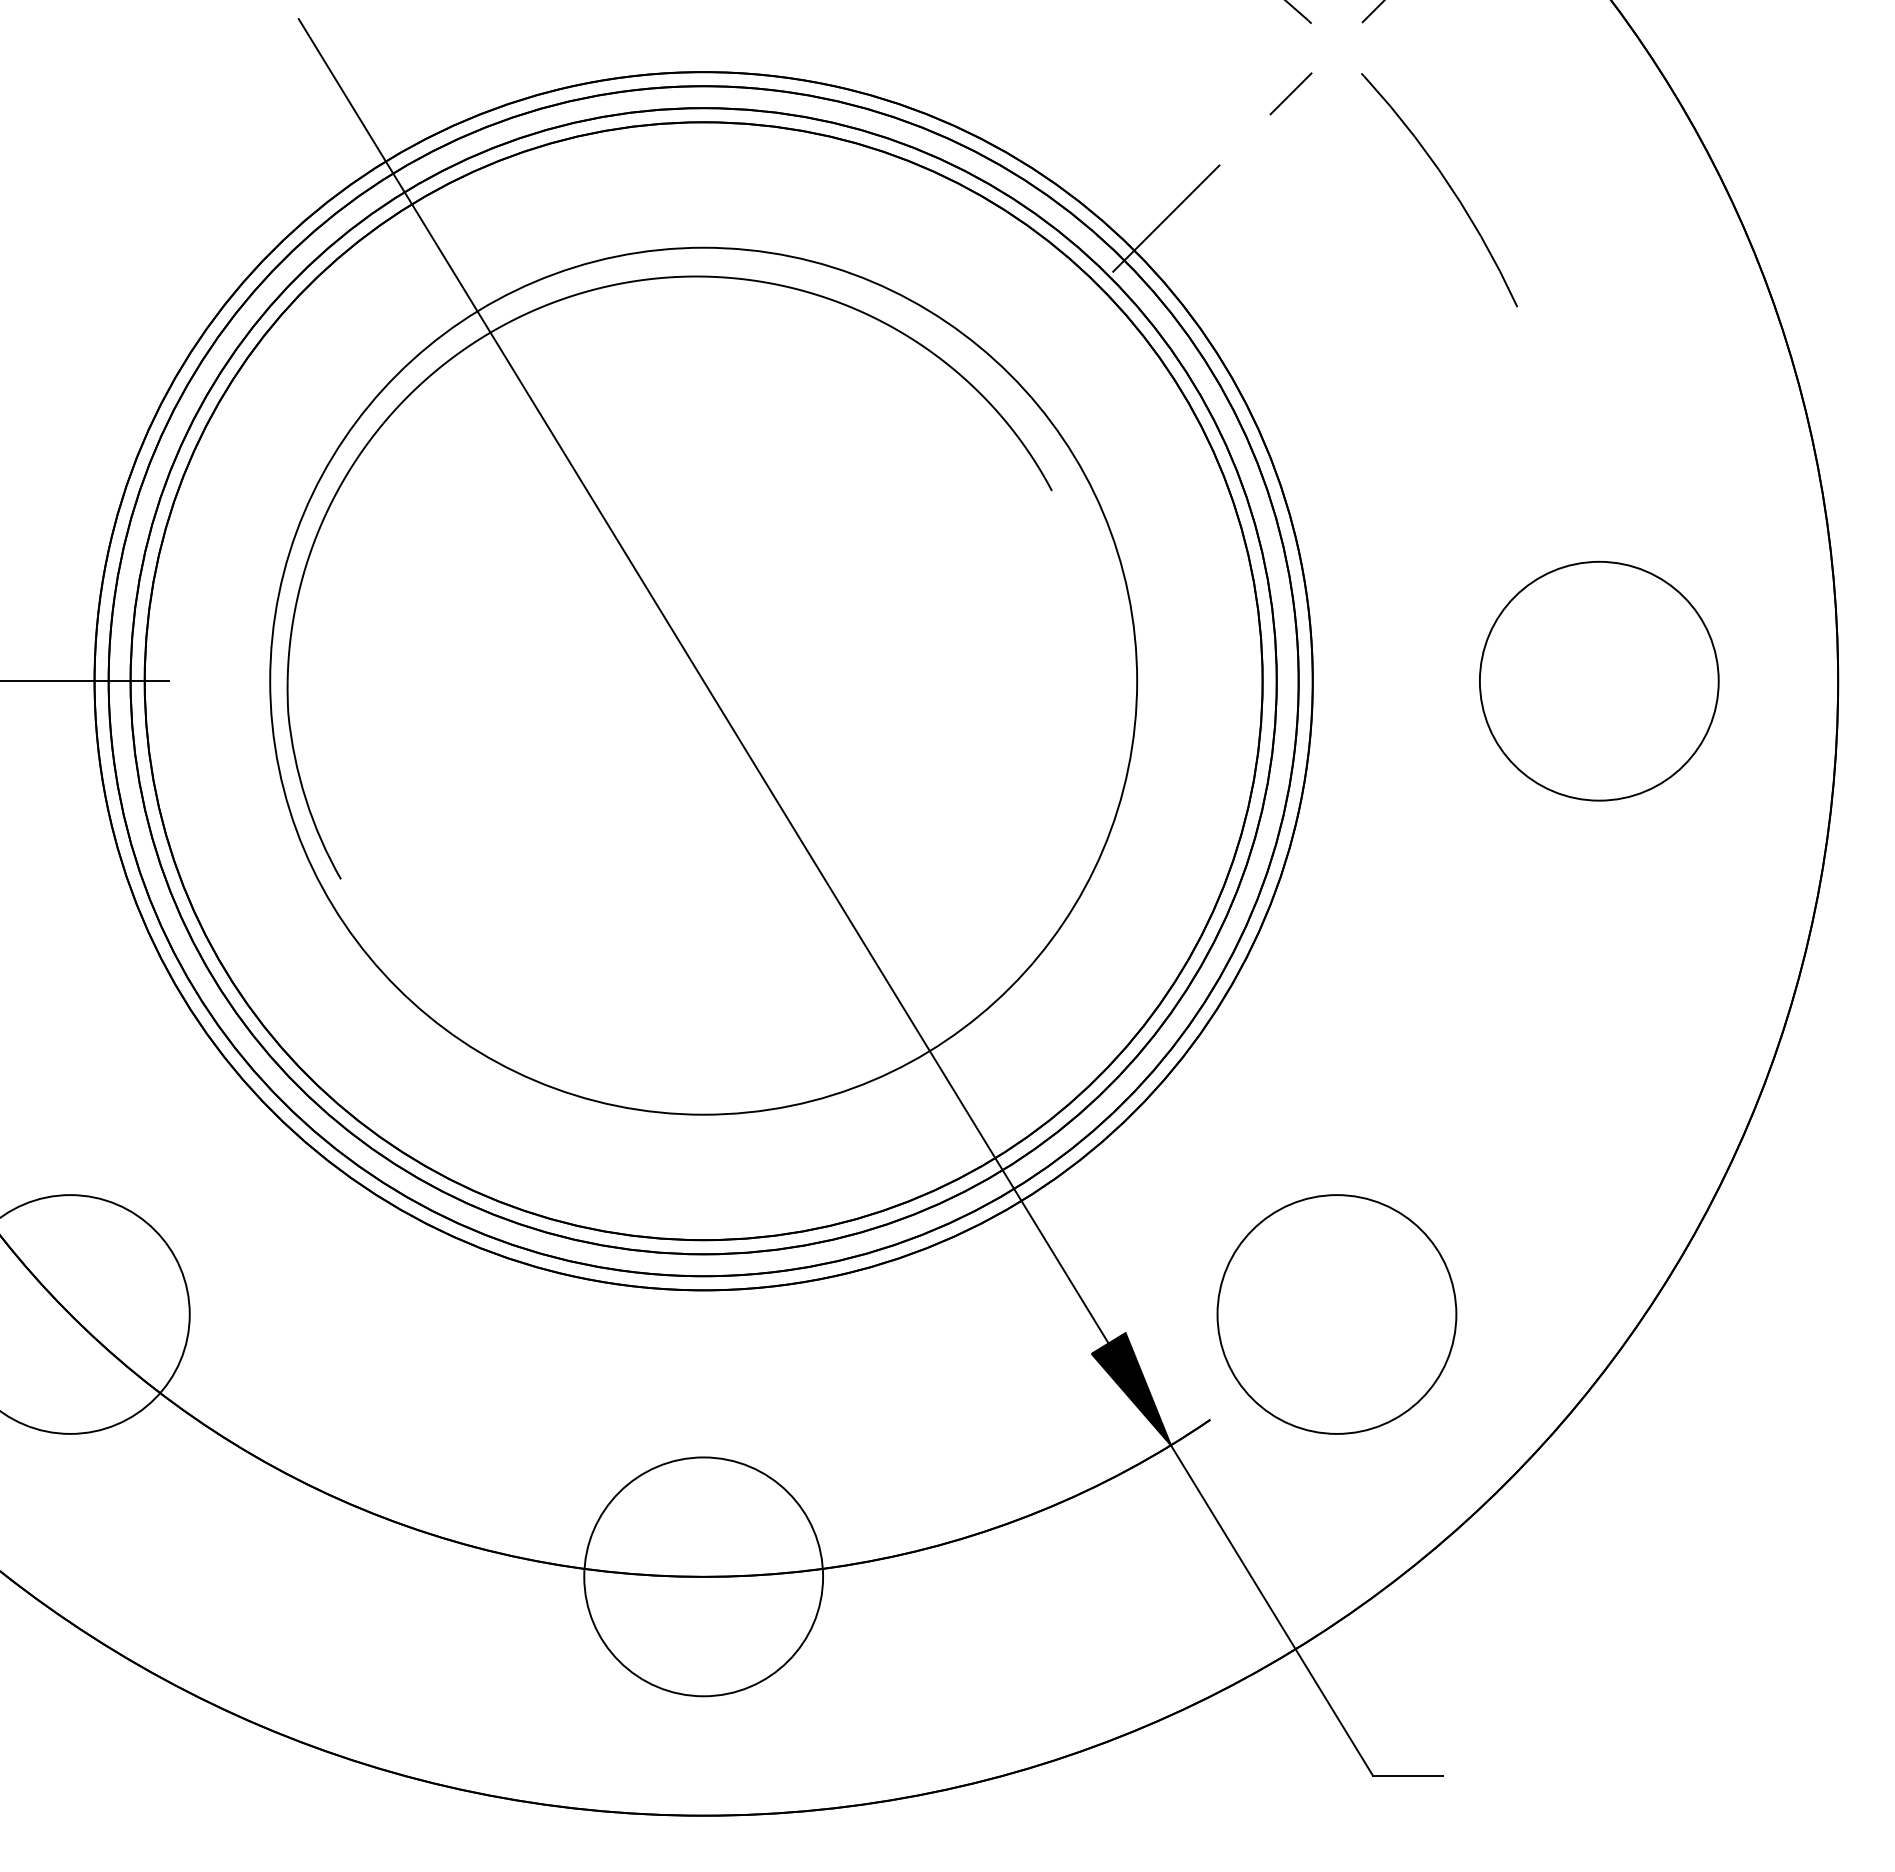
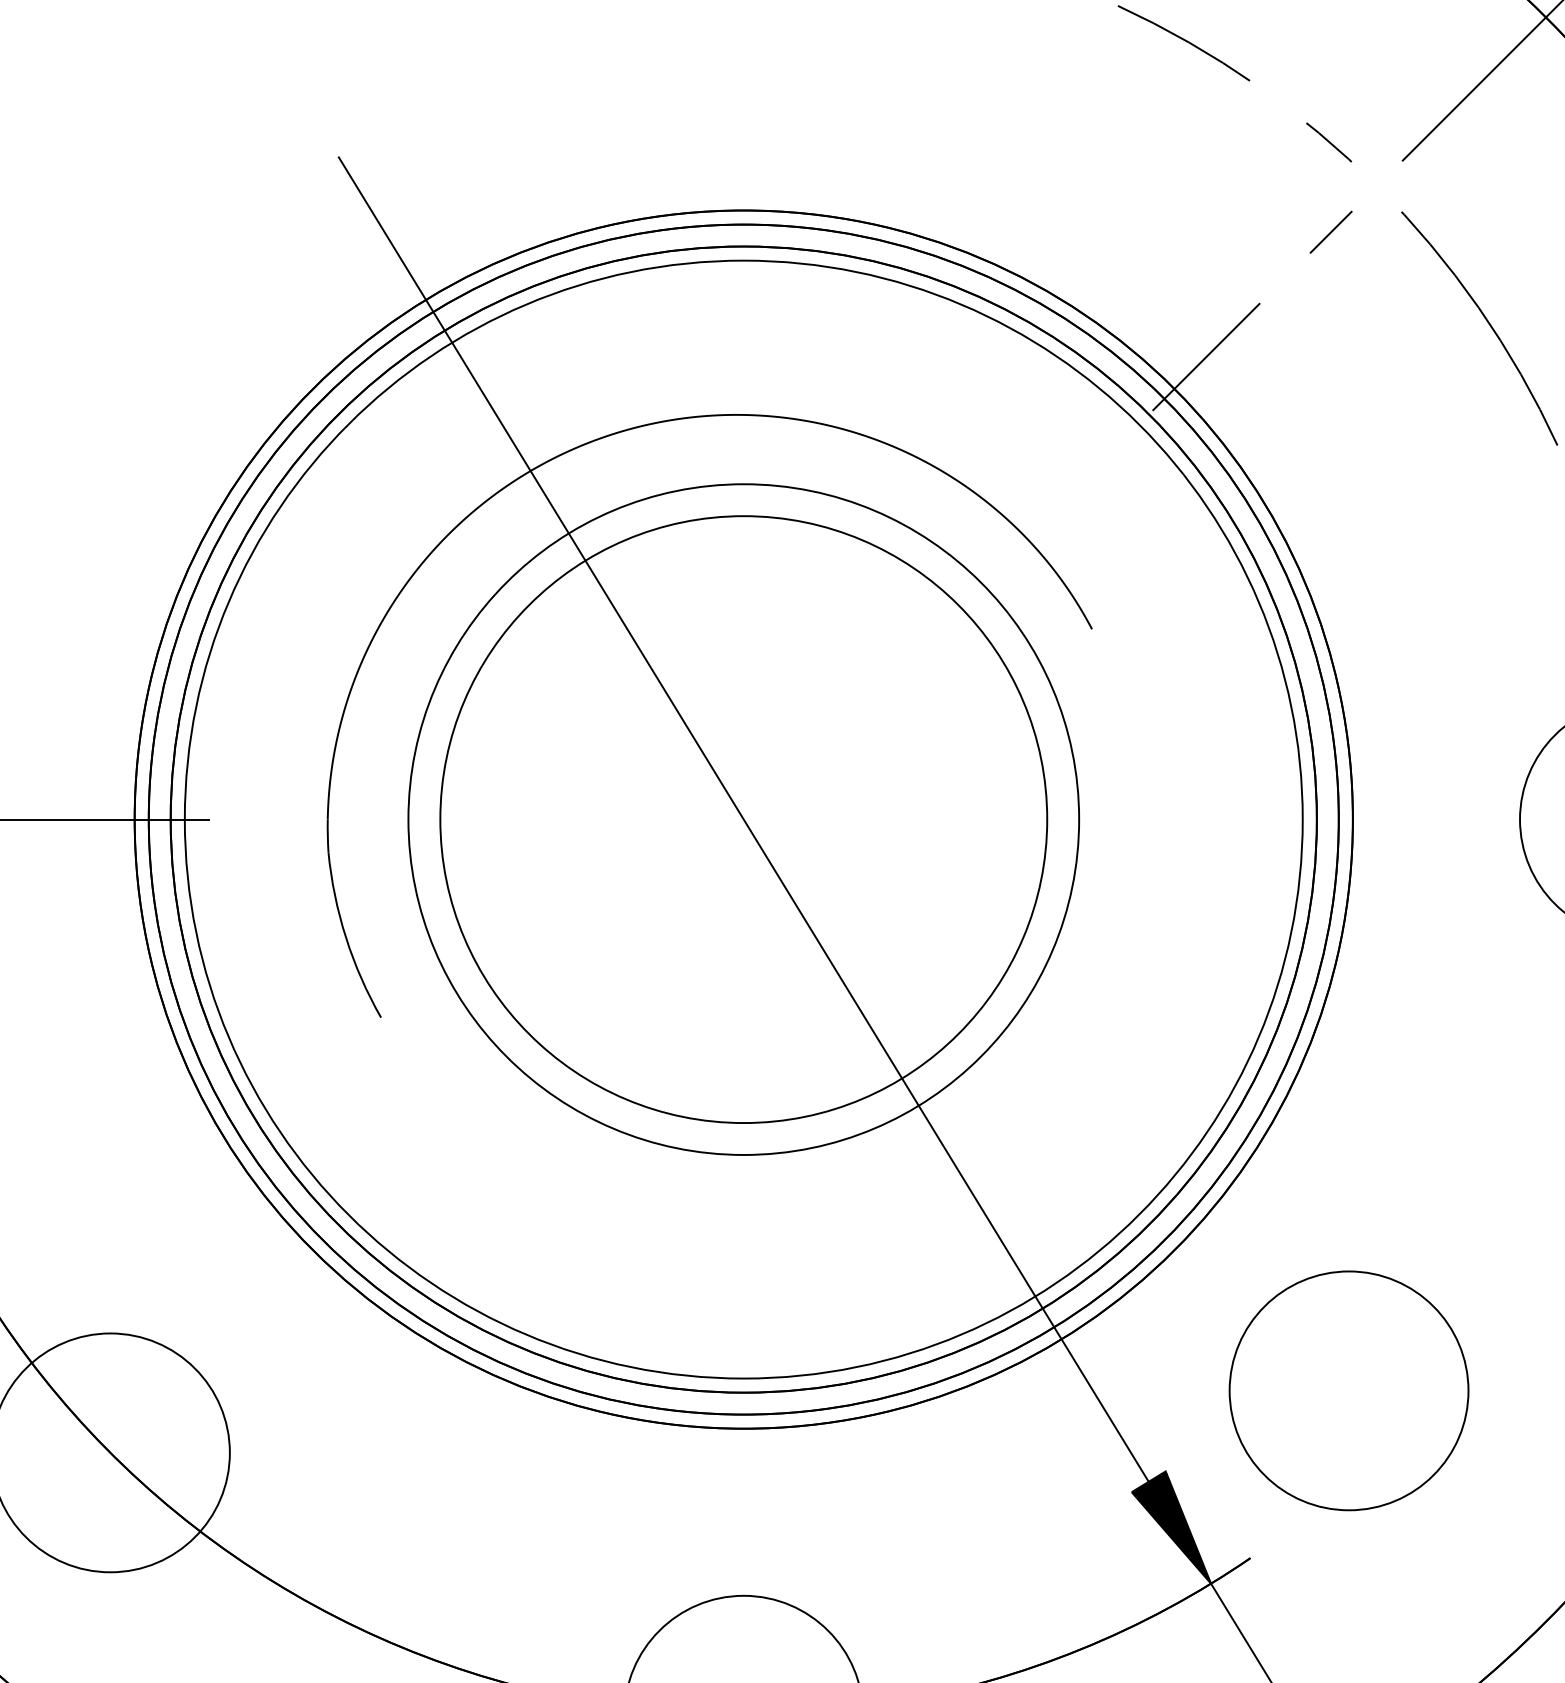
circle: (703, 680) -> (743, 818), size x0.7
circle: (703, 681) -> (743, 819), size x0.6
circle: (1336, 1314) -> (1348, 1390), moved

